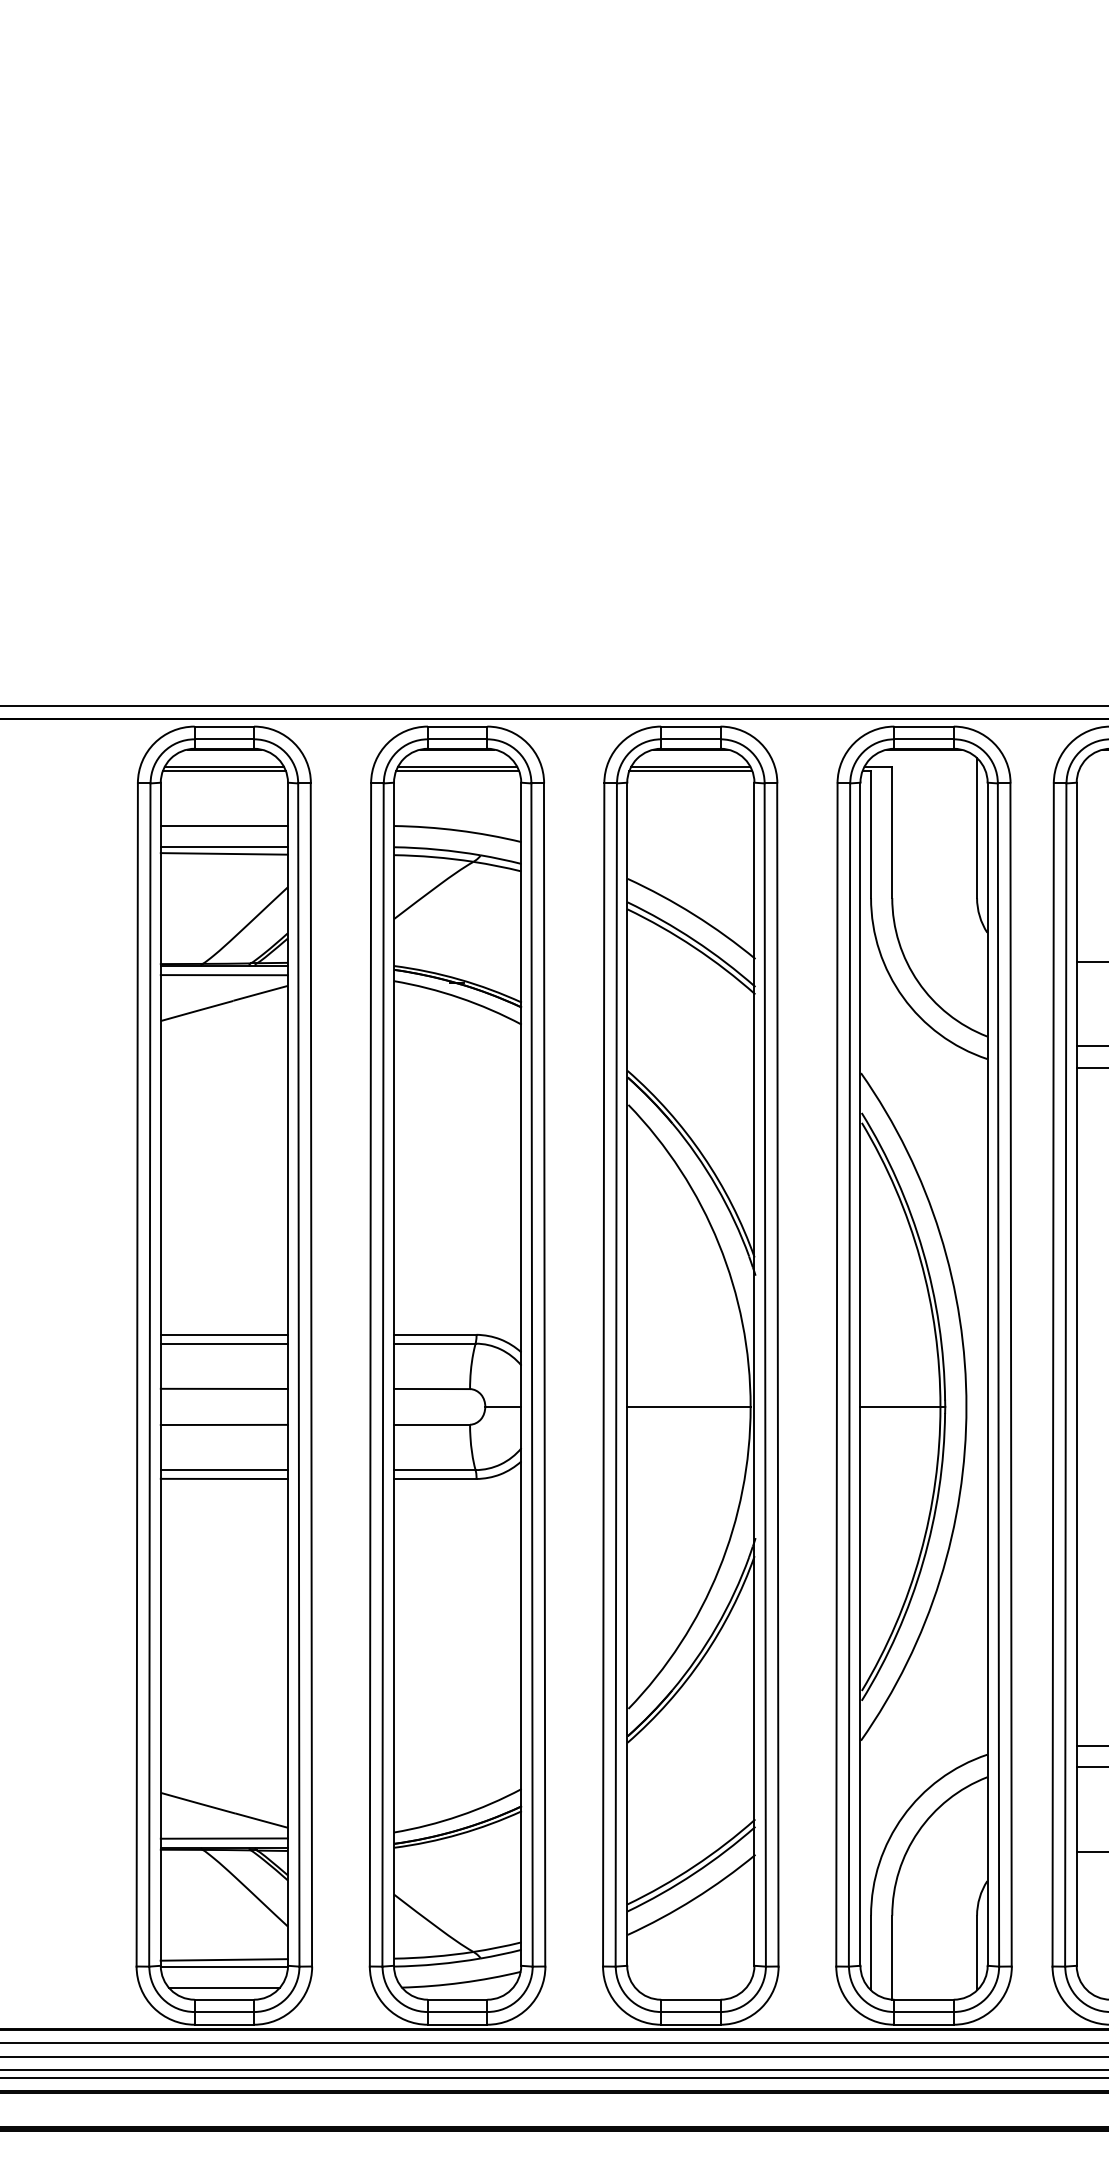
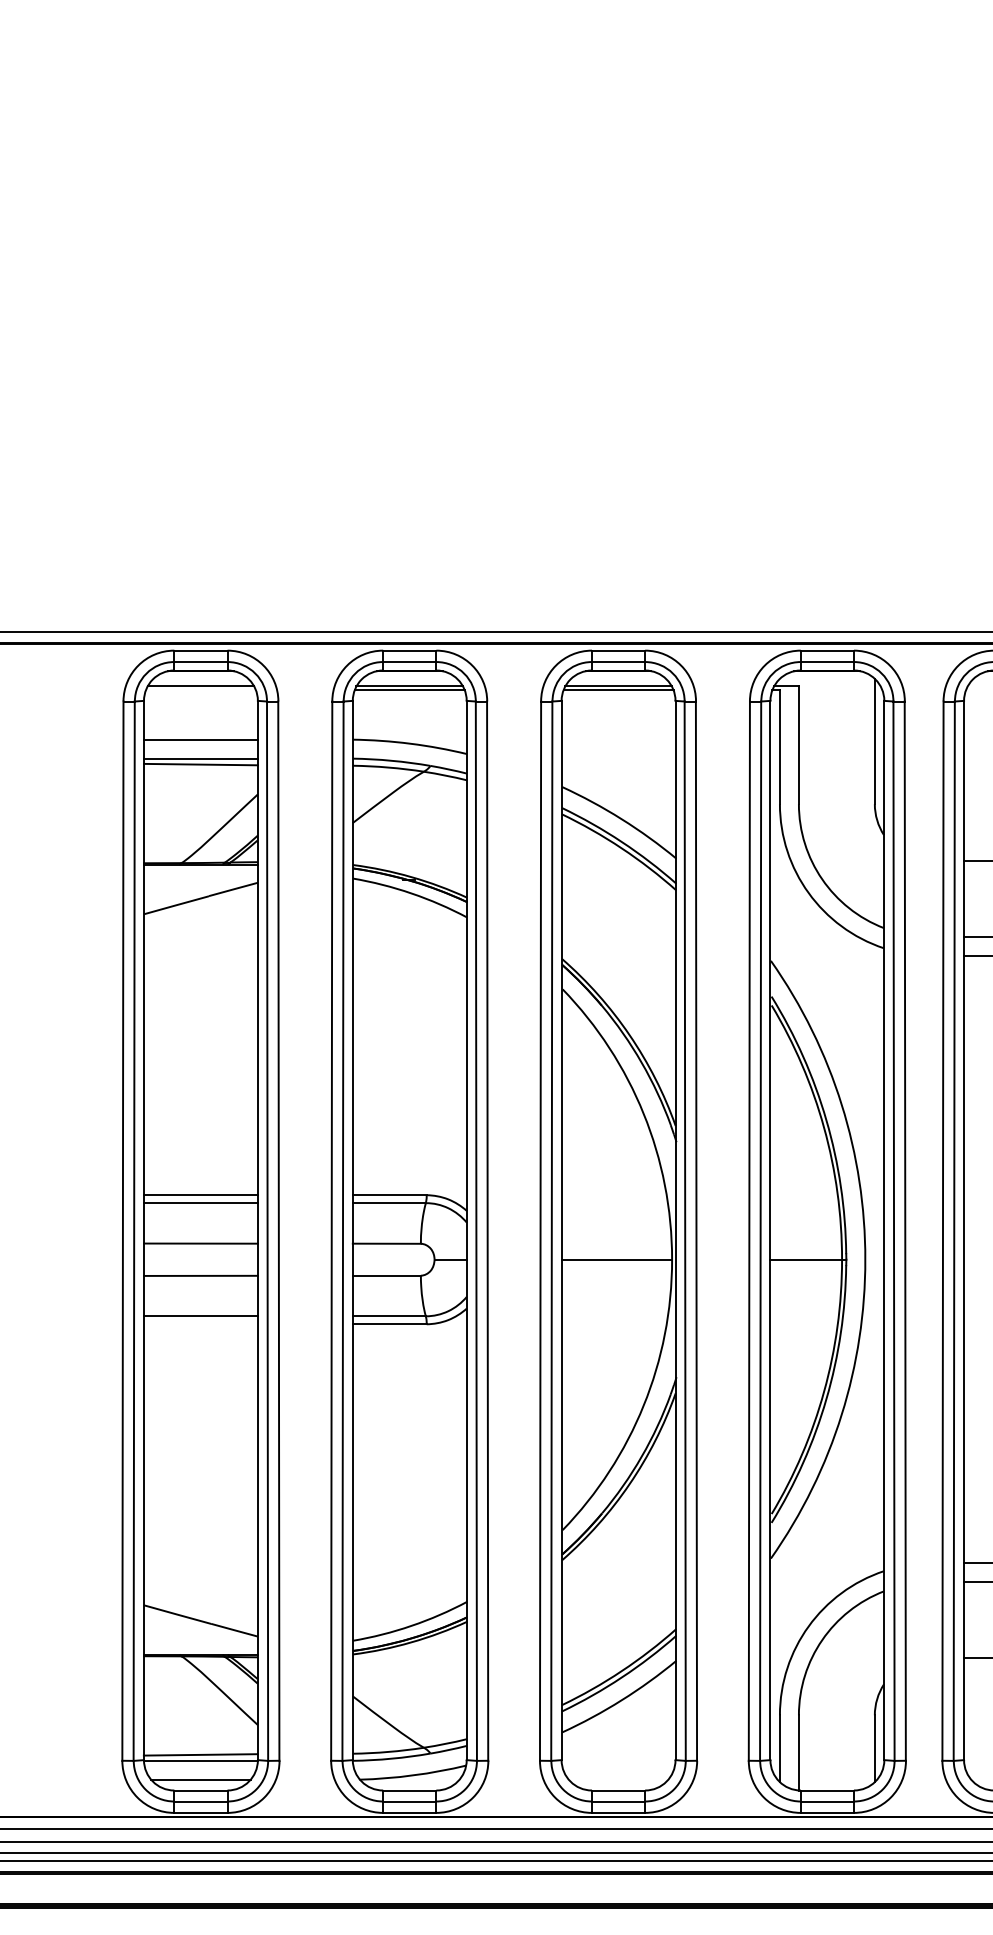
line: (223, 771) -> (200, 690), removed
line: (223, 975) -> (200, 873), removed
line: (223, 1479) -> (200, 1324), removed
line: (223, 1838) -> (200, 1646), removed

